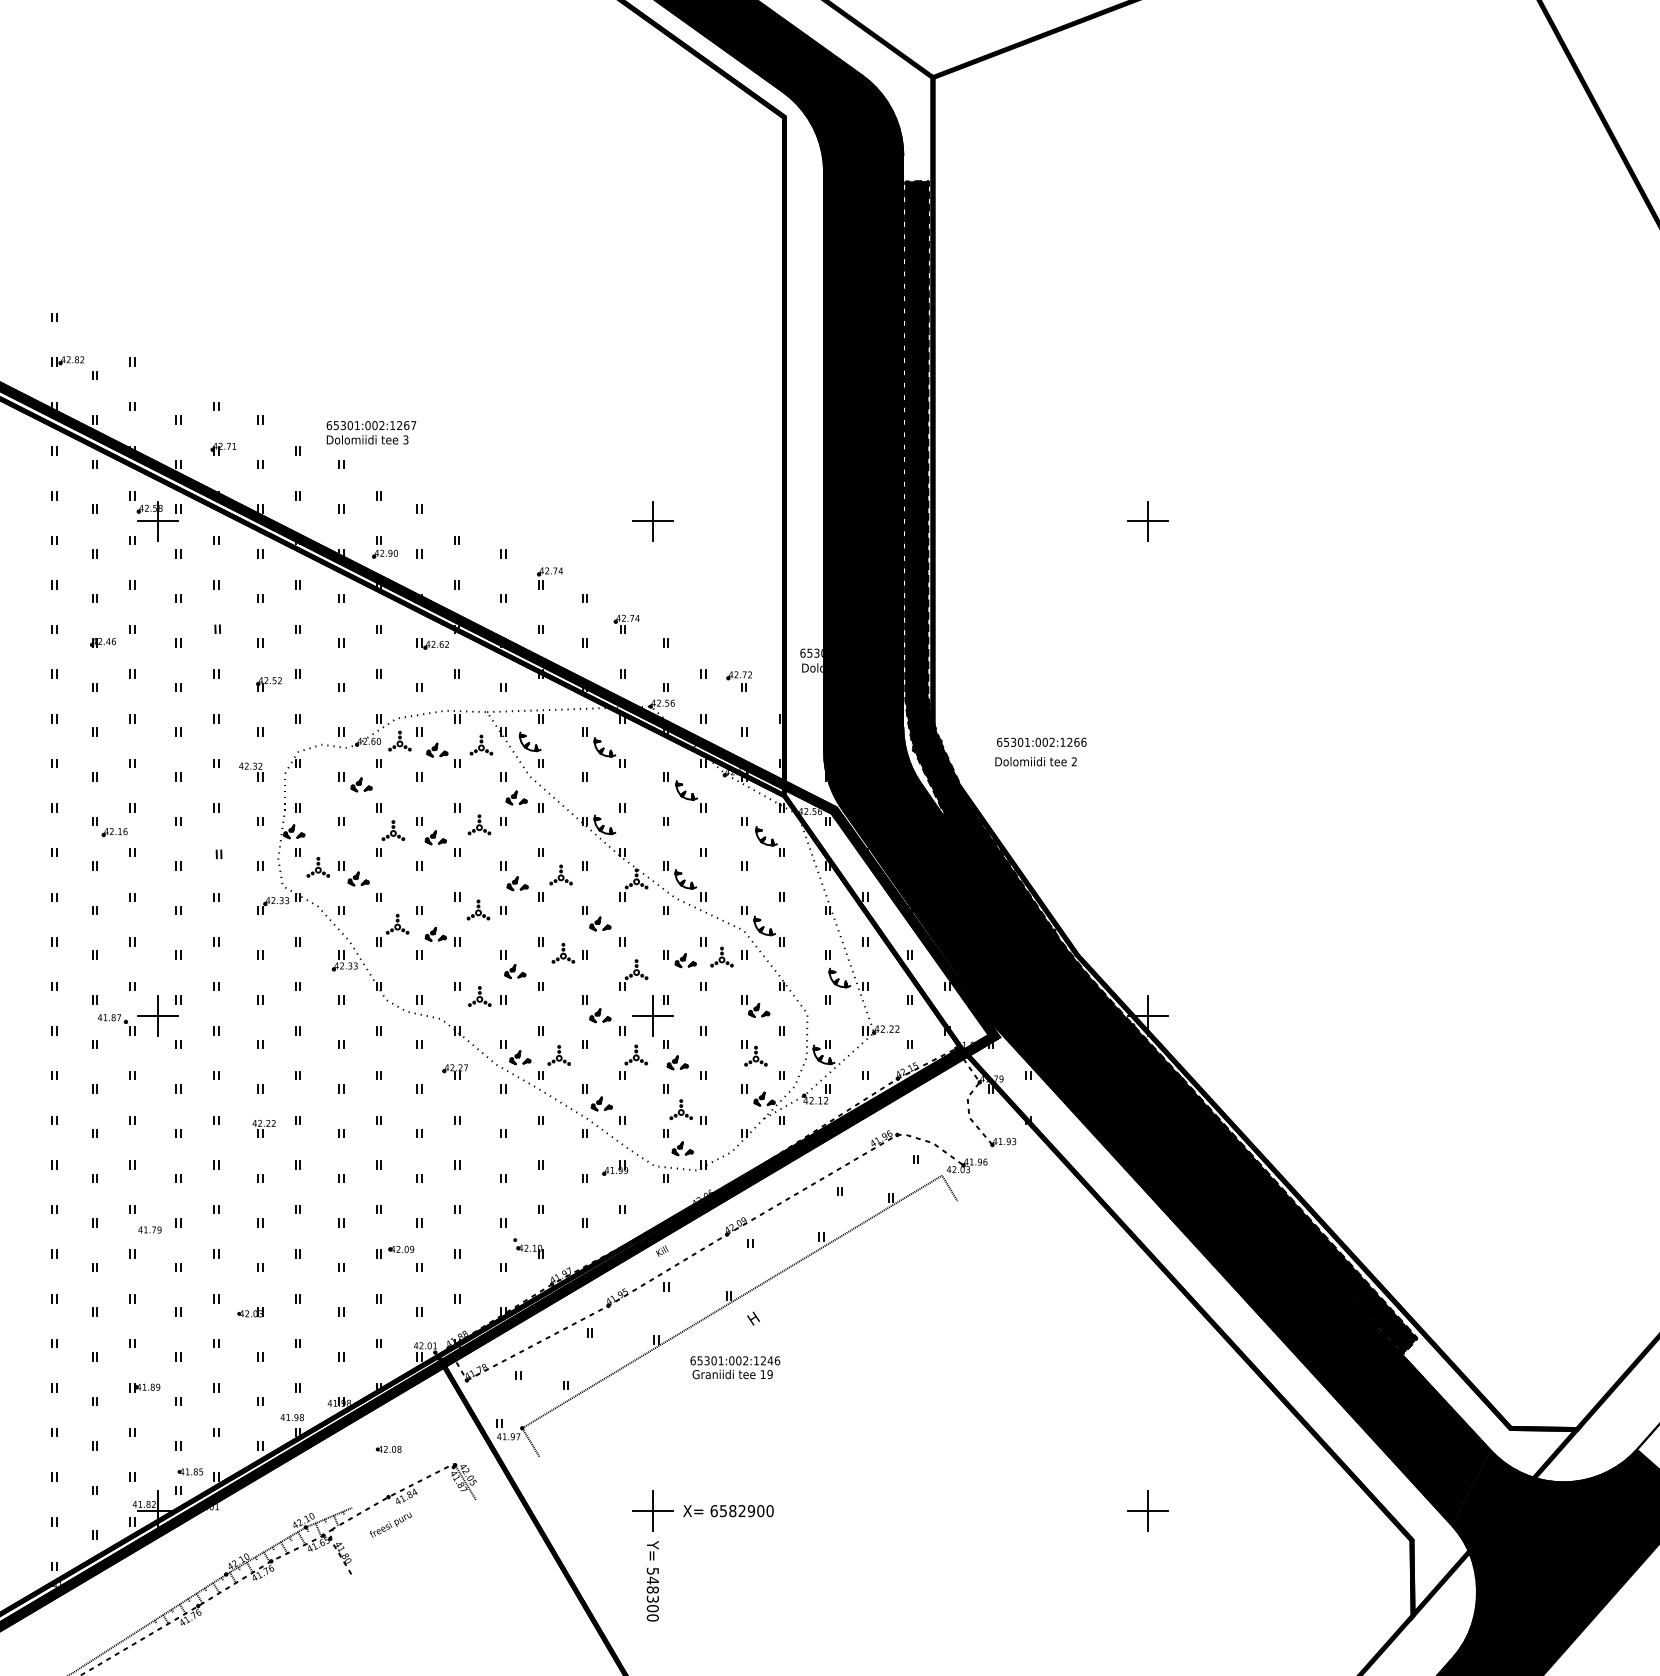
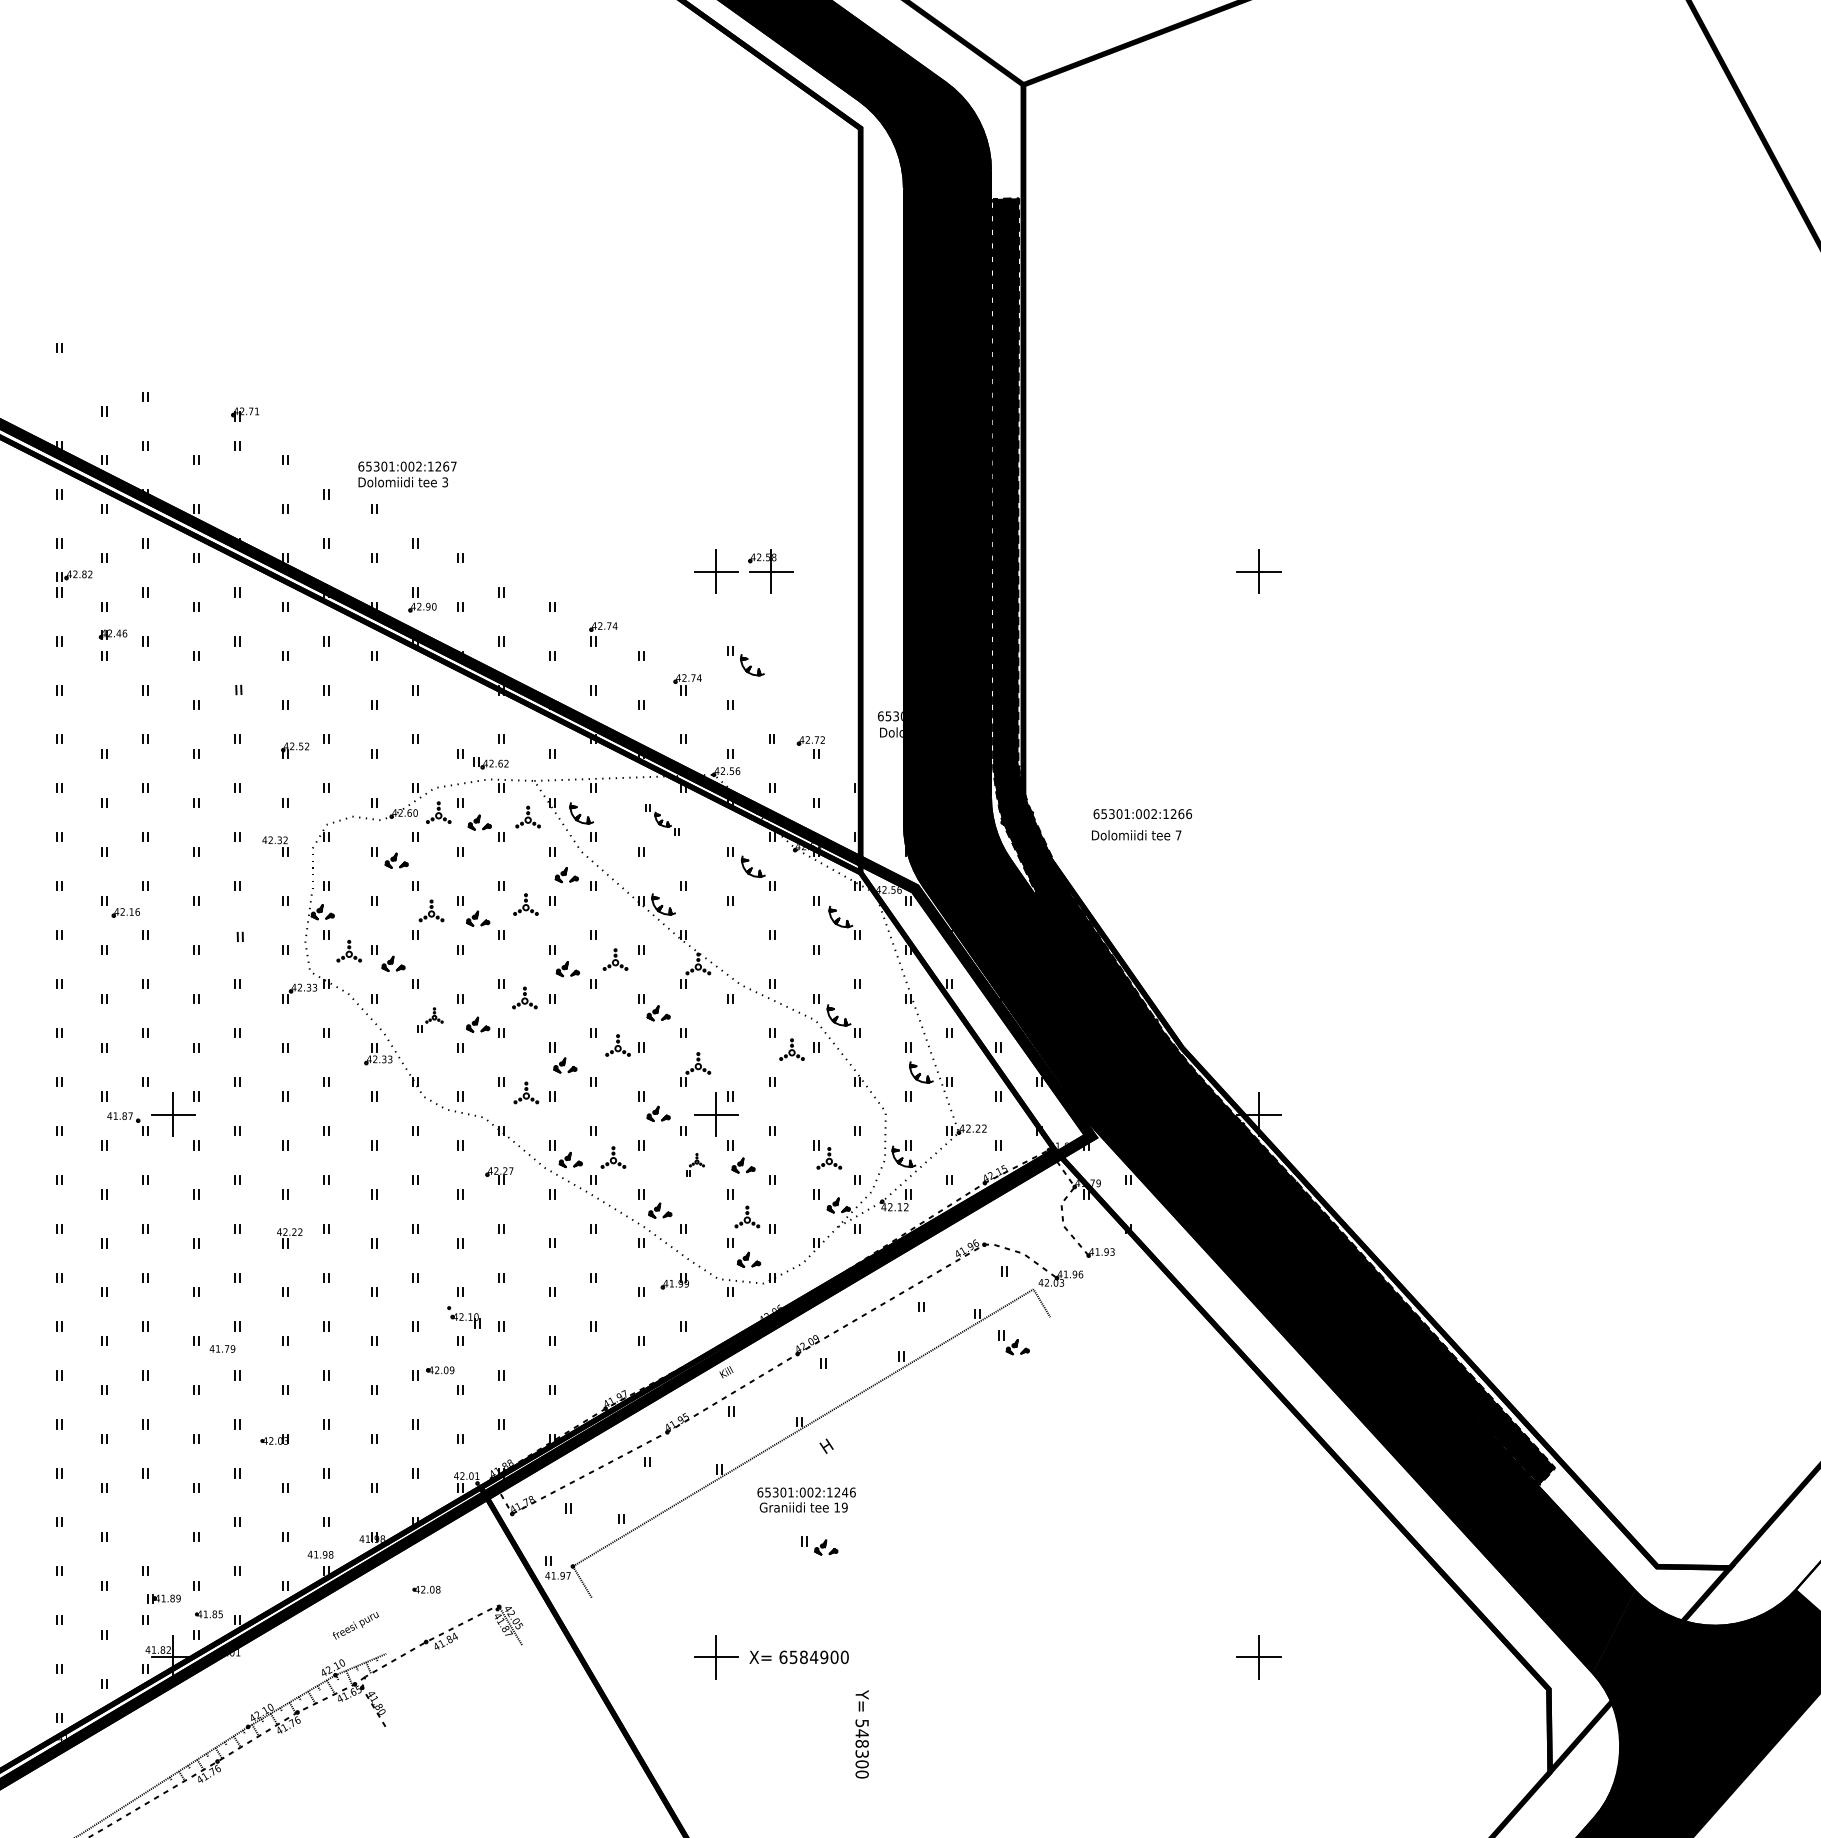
part: (67, 360) -> (74, 575), moved
part: (223, 449) -> (245, 414), moved
part: (157, 521) -> (770, 571), moved
part: (102, 642) -> (112, 634), moved
part: (432, 644) -> (490, 763), moved
part: (603, 747) -> (662, 819), size x0.7
text: (1074, 761) -> (1178, 835), 2 -> 7
part: (679, 875) -> (745, 661), moved
part: (392, 929) -> (430, 1019), size x0.7
part: (679, 958) -> (819, 1545), moved
part: (755, 1006) -> (1013, 1342), moved
part: (634, 1061) -> (695, 1164), size x0.6
text: (149, 1229) -> (222, 1348), moved
part: (528, 1248) -> (463, 1317), moved
part: (144, 1387) -> (163, 1598), moved
text: (741, 1510) -> (813, 1656), 6582900 -> 6584900
text: (391, 1524) -> (356, 1625), moved
text: (652, 1581) -> (861, 1734), moved

